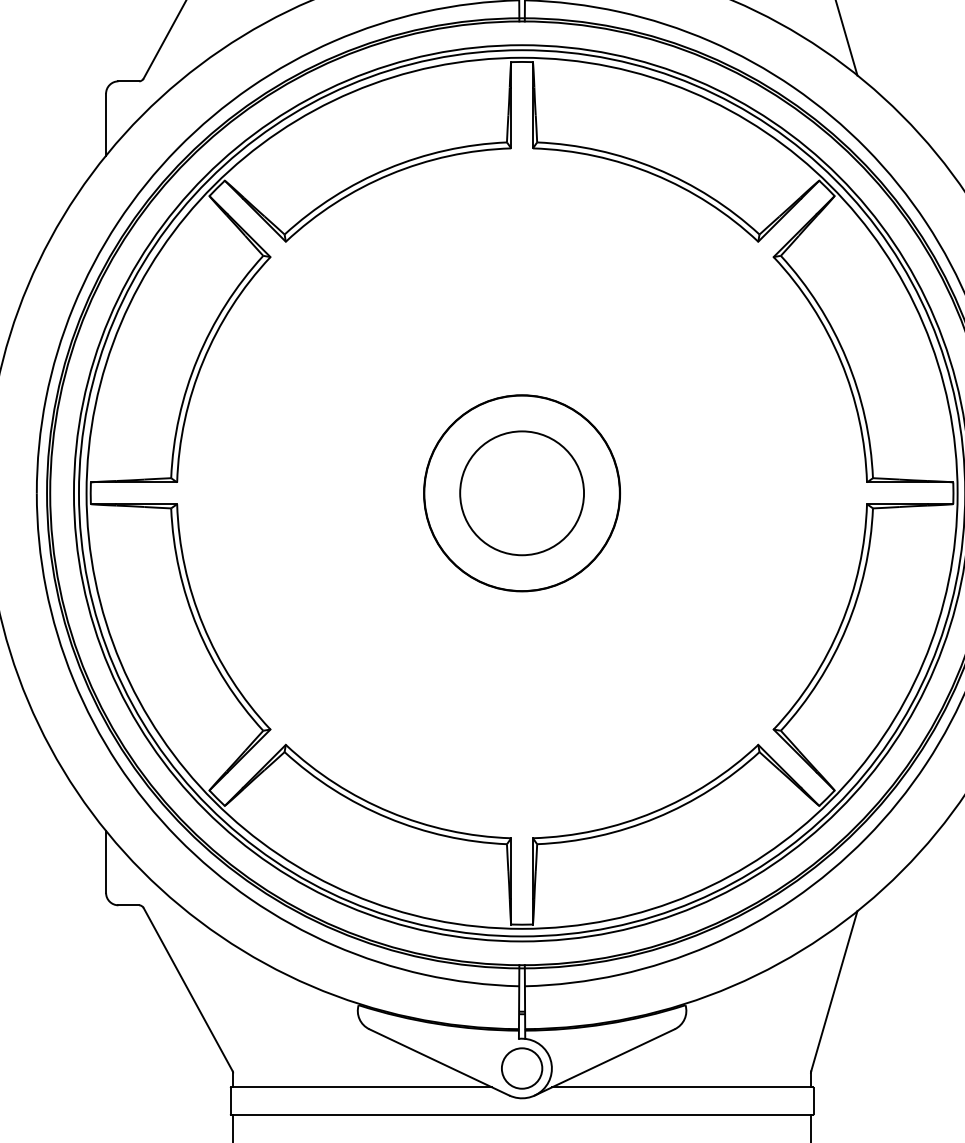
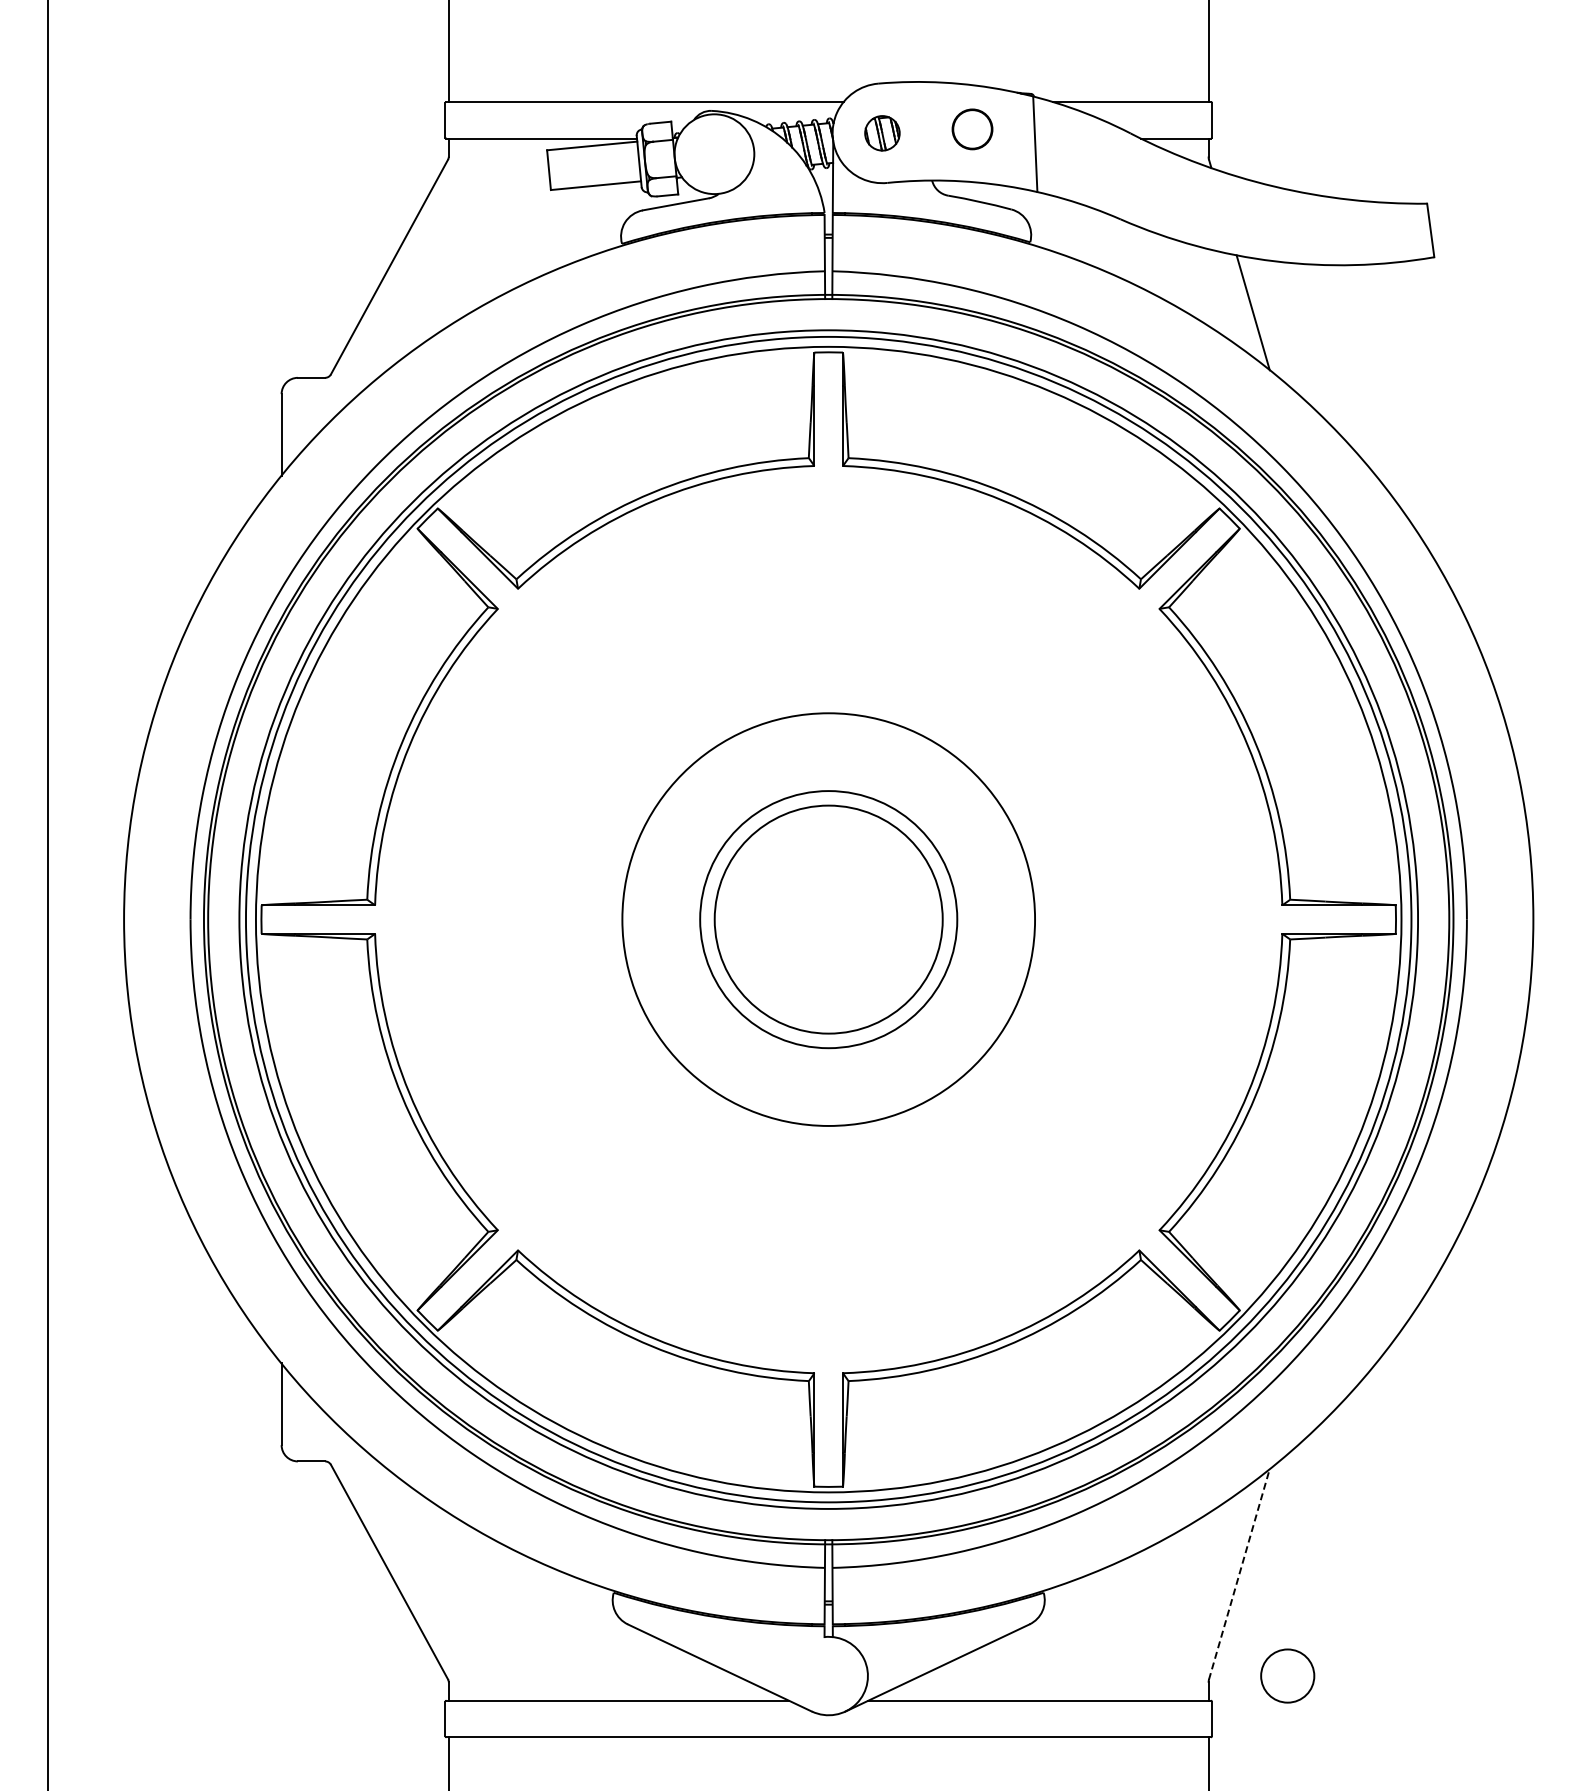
circle: (521, 493) -> (828, 919), size x1.4
circle: (521, 493) -> (828, 919), size x1.6
line: (834, 991) -> (1239, 1574), solid -> dashed
circle: (521, 1068) -> (1287, 1675), moved

